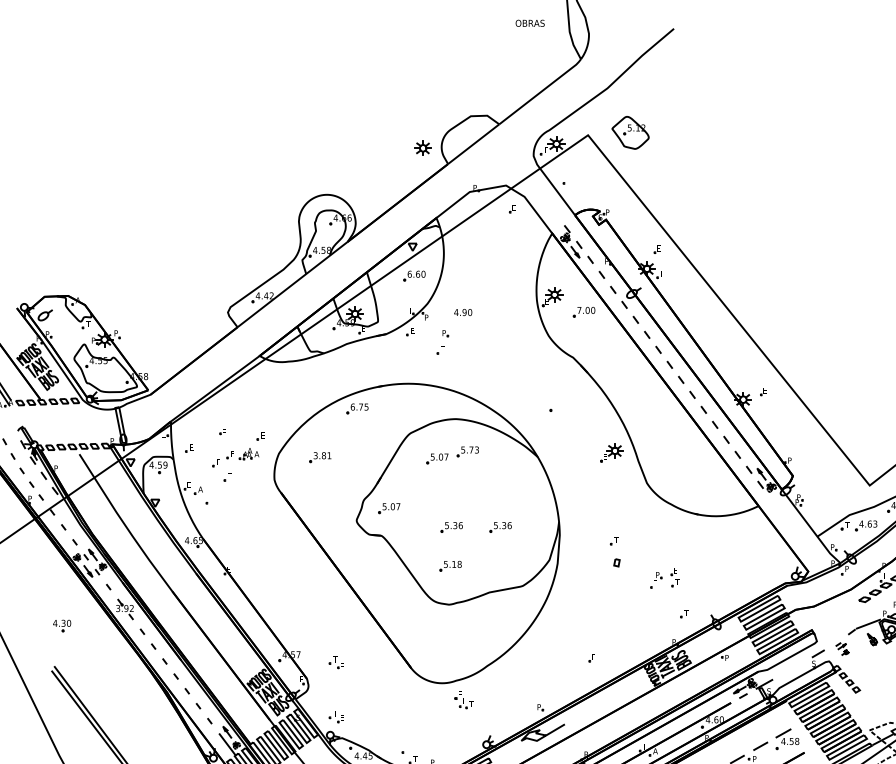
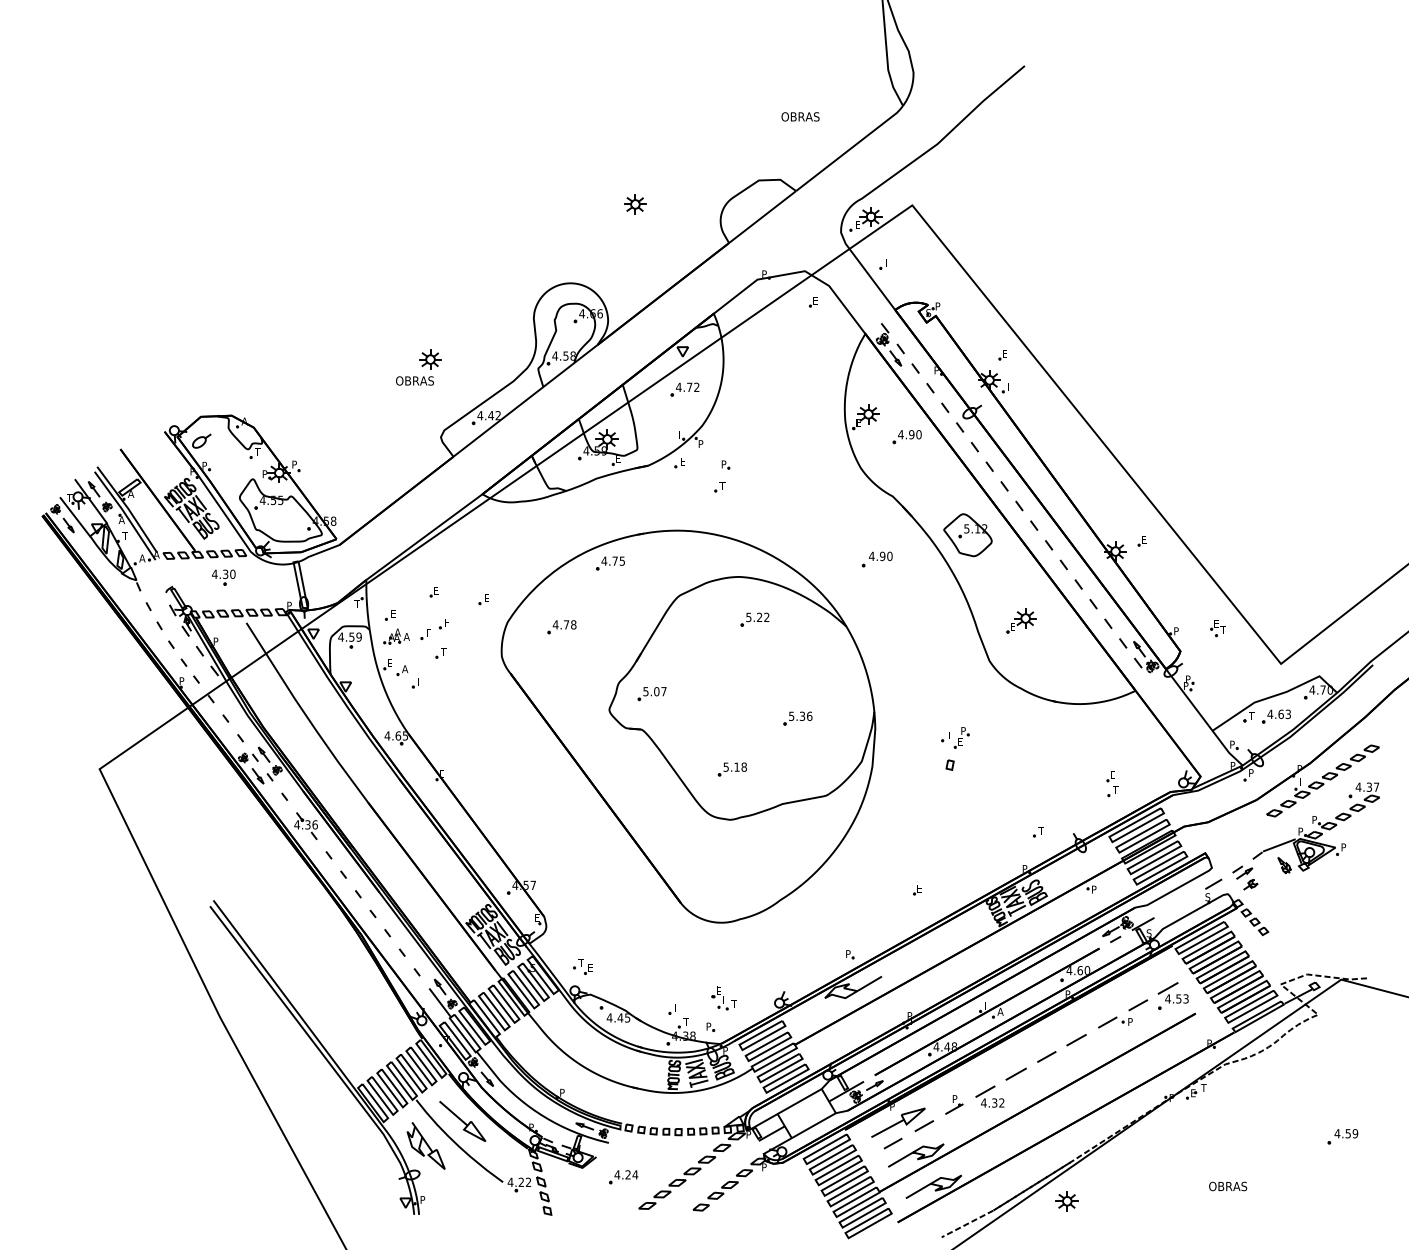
text: (530, 23) -> (800, 116), moved
part: (630, 133) -> (967, 535), moved
part: (423, 148) -> (635, 204), moved
part: (210, 259) -> (418, 367), added
text: (416, 274) -> (687, 387), 6.60 -> 4.72
text: (583, 310) -> (906, 434), 7.00 -> 4.90
text: (462, 311) -> (880, 555), moved
text: (352, 406) -> (604, 560), 6.75 -> 4.75
text: (474, 450) -> (763, 617), 5.73 -> 5.22
part: (611, 452) -> (1021, 620), moved
part: (249, 453) -> (396, 636), moved
text: (322, 455) -> (564, 624), 3.81 -> 4.78
part: (821, 458) -> (1217, 628), added
part: (436, 459) -> (714, 629), removed
part: (451, 527) -> (733, 718), removed
part: (675, 577) -> (1112, 784), moved
part: (656, 579) -> (961, 737), moved
text: (124, 608) -> (305, 824), 3.92 -> 4.36
part: (61, 625) -> (223, 577), moved
part: (842, 648) -> (1245, 877), size x1.43
part: (336, 662) -> (582, 895), removed
part: (463, 699) -> (723, 998), moved
text: (796, 741) -> (1185, 998), 4.58 -> 4.53

